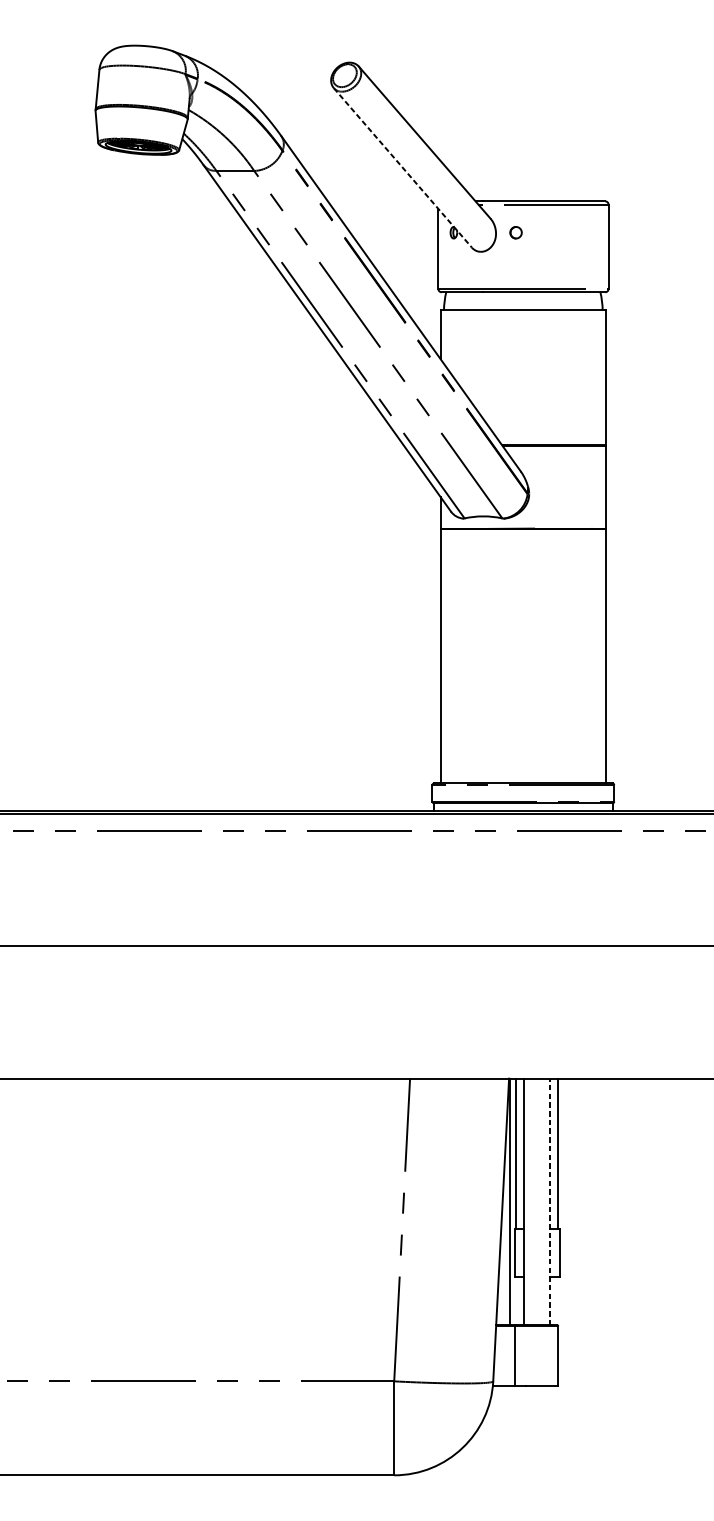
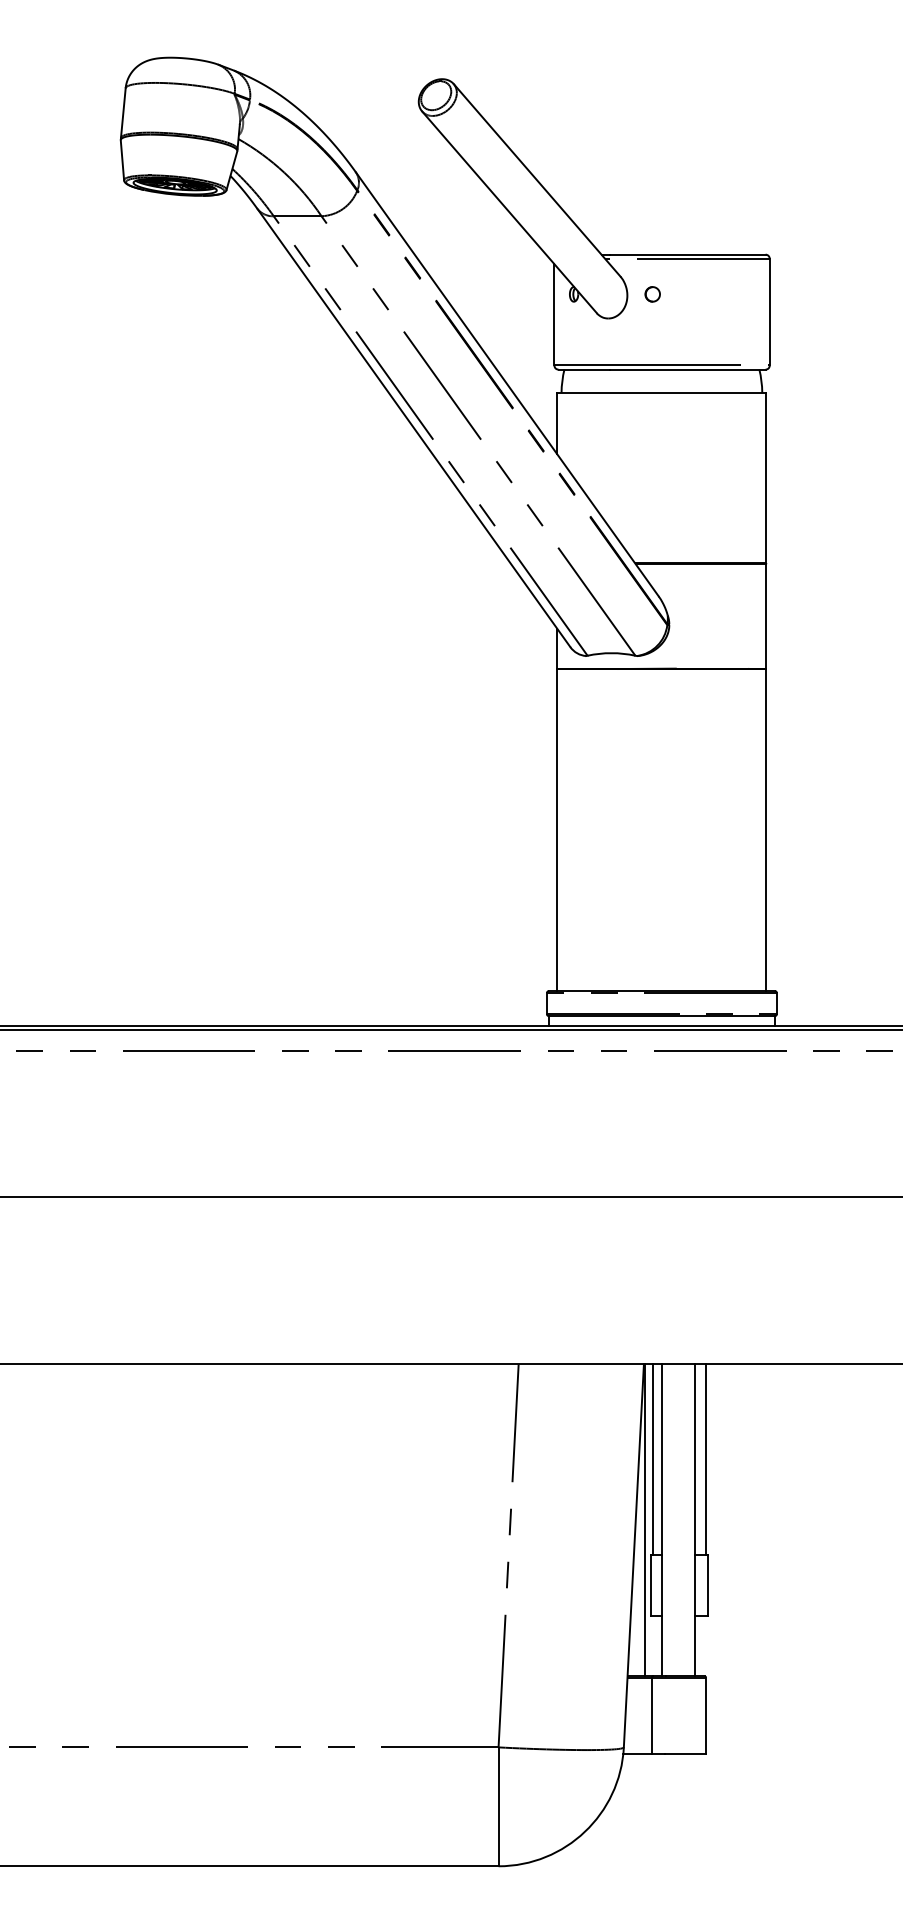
line: (402, 168) -> (509, 212), dashed -> solid
line: (549, 1201) -> (695, 1520), dashed -> solid

